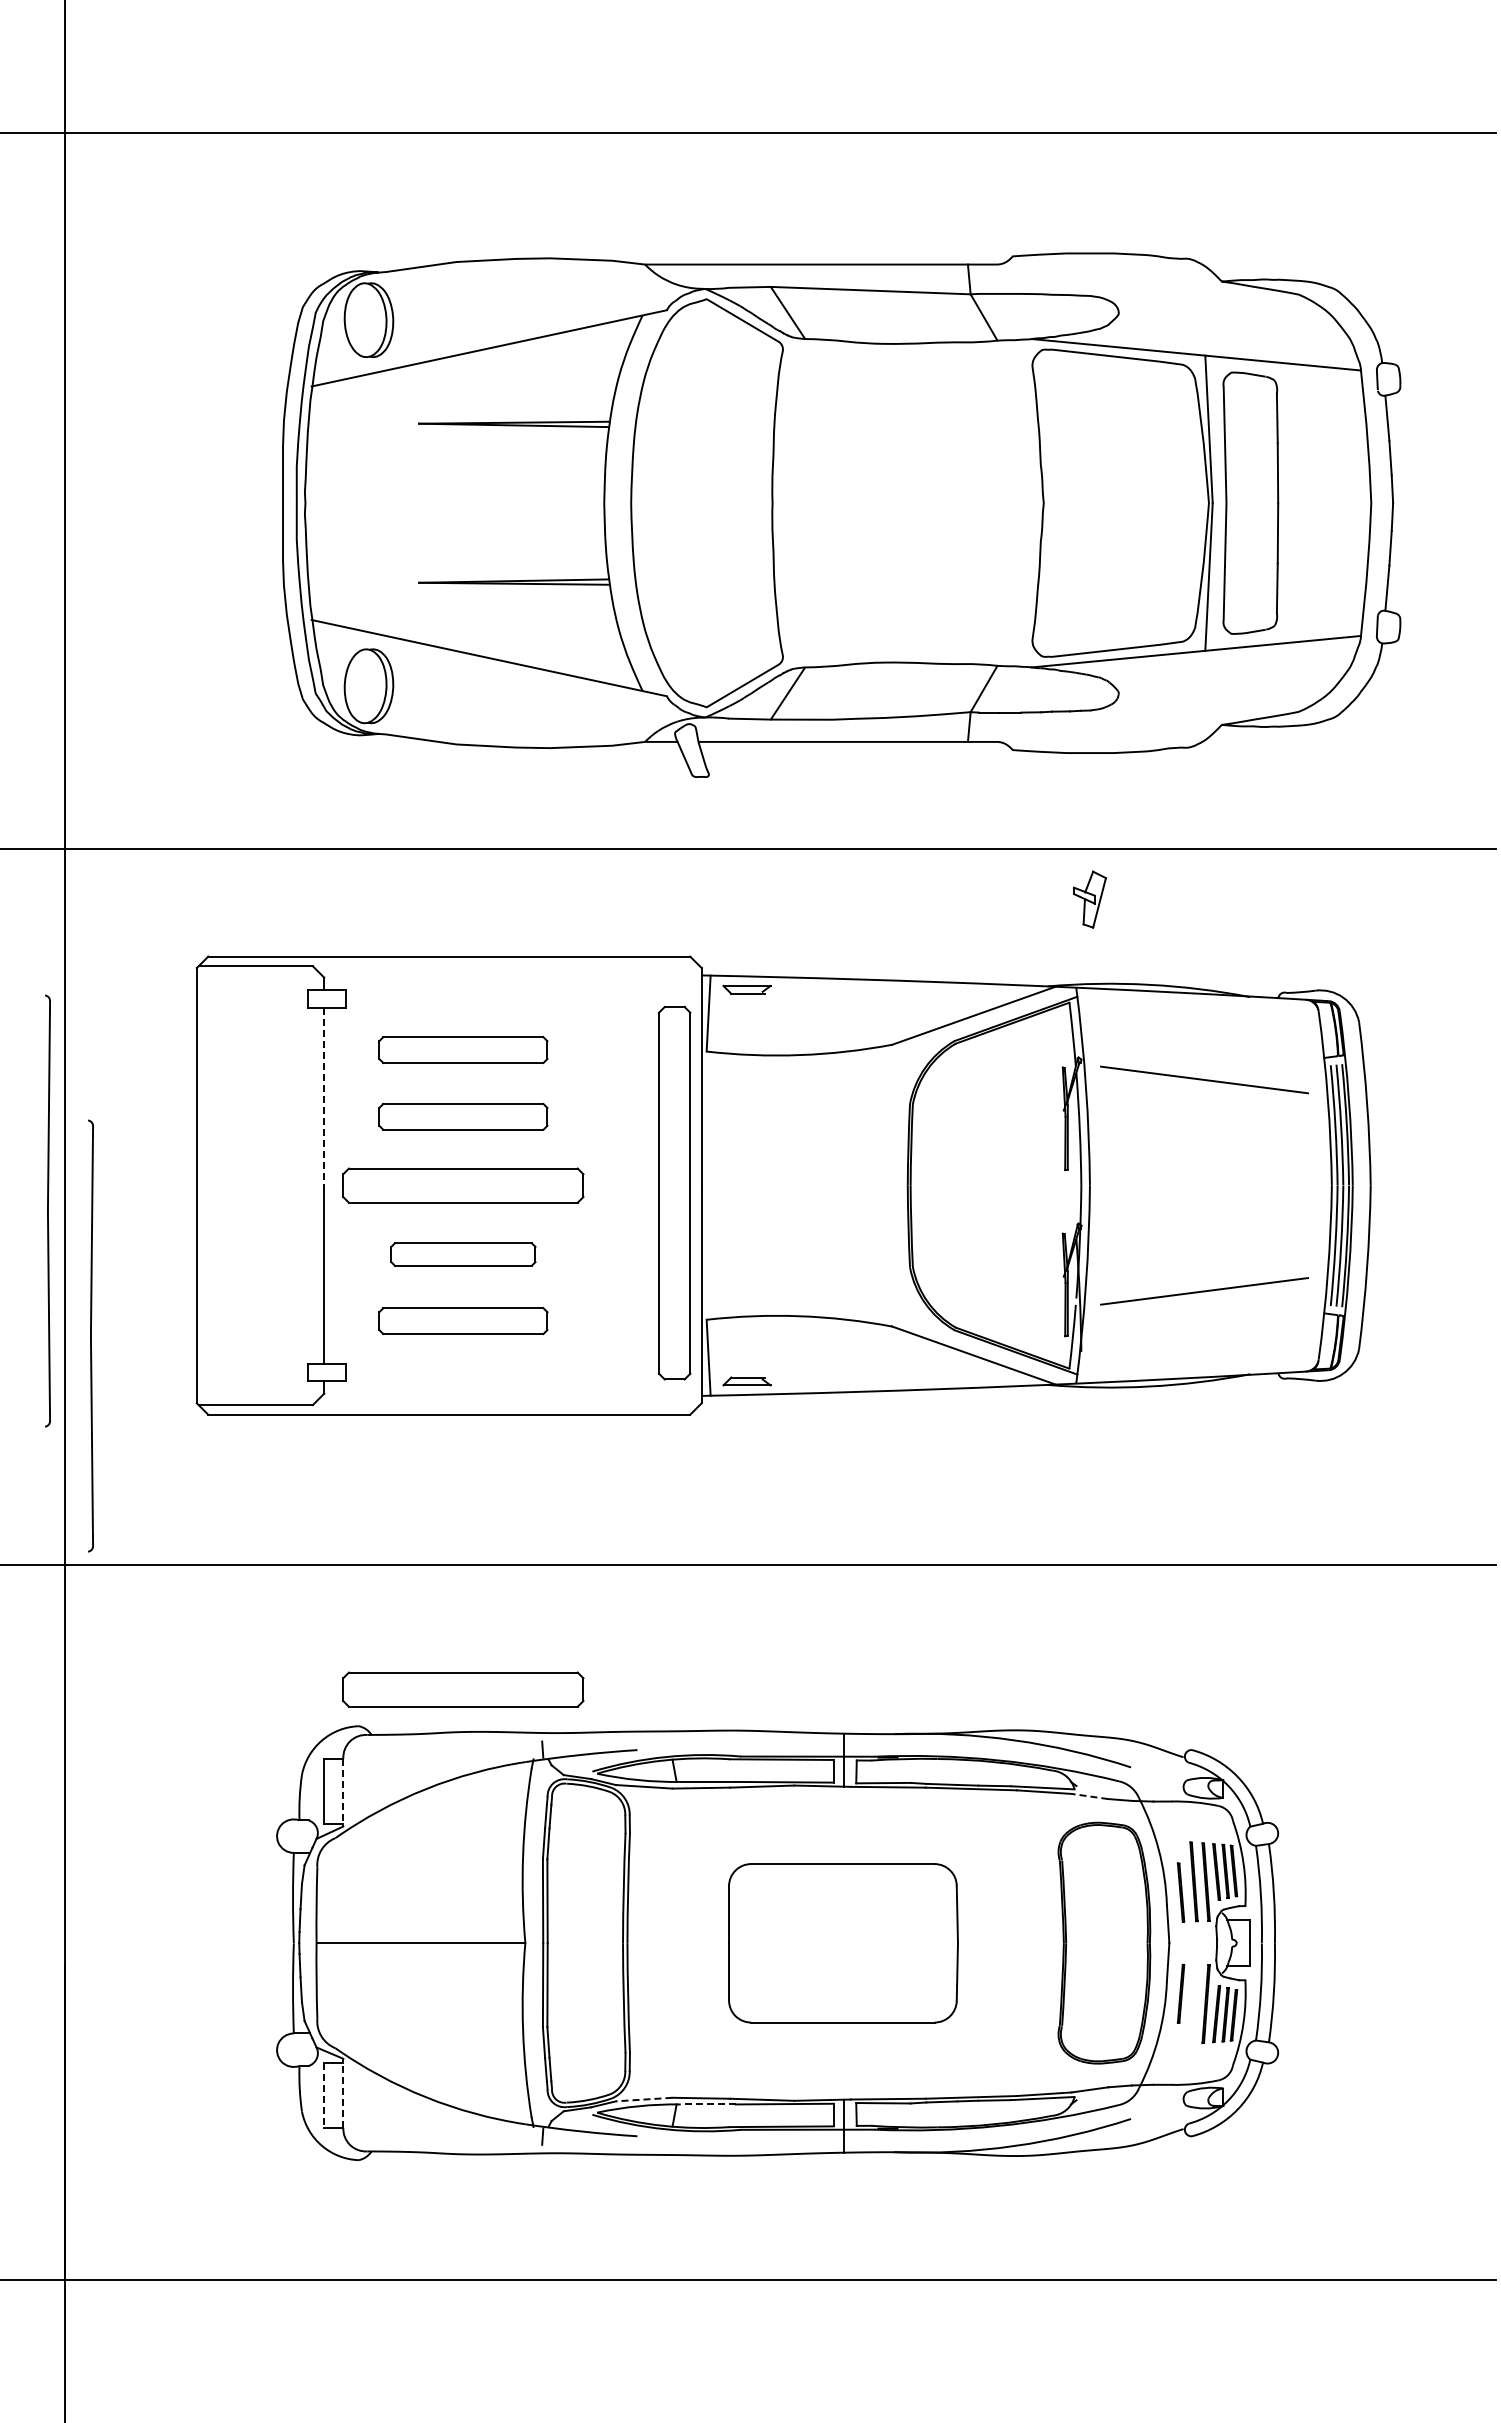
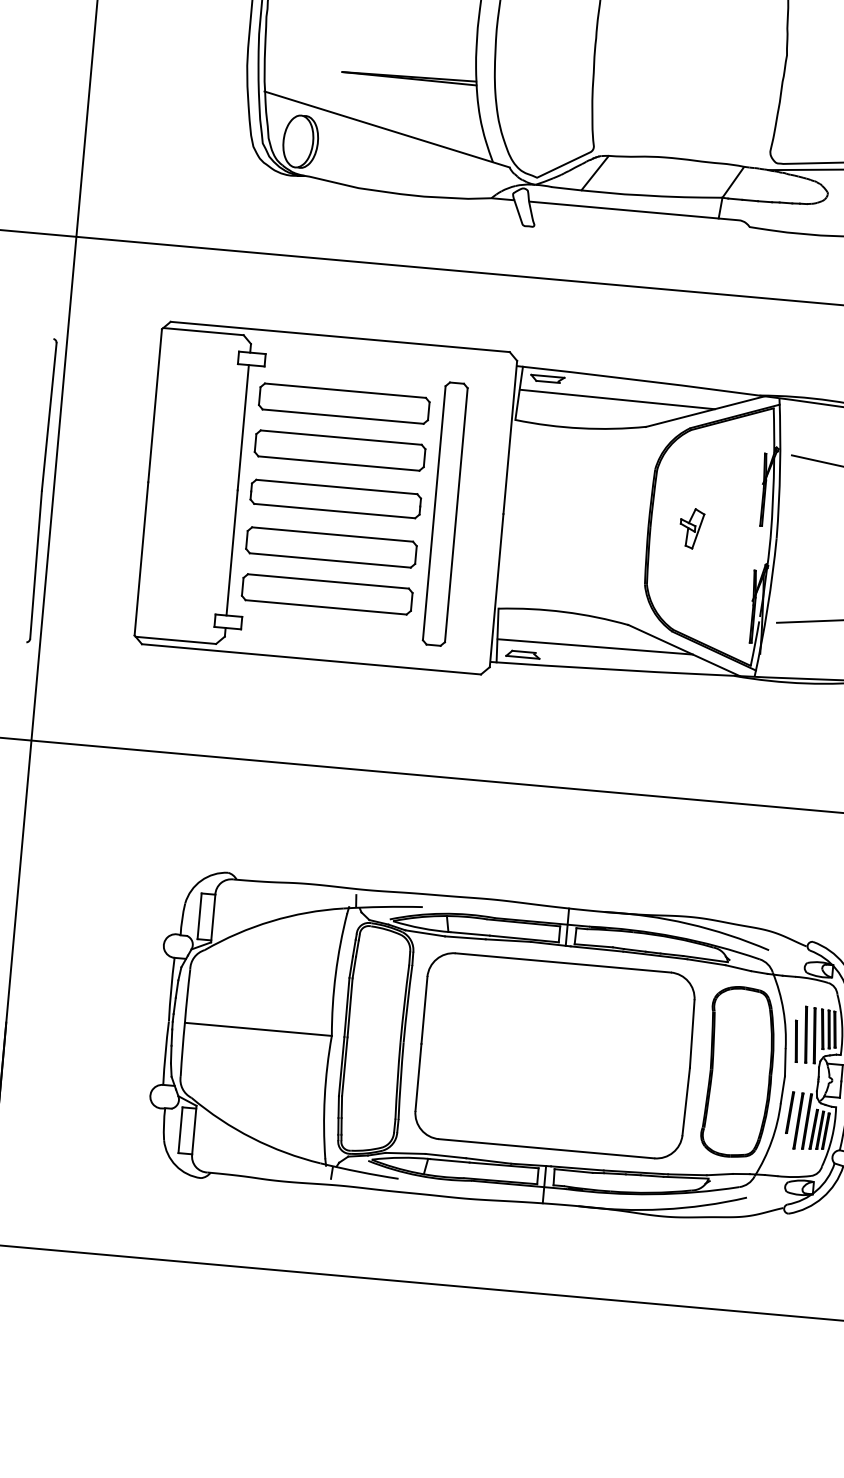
part: (1089, 899) -> (691, 528), moved
line: (847, 1009) -> (617, 399), added
part: (463, 1049) -> (344, 403), size x1.43
line: (323, 1096) -> (242, 427), dashed -> solid
part: (463, 1116) -> (340, 450), size x1.43
part: (674, 1193) -> (445, 514), moved
part: (463, 1254) -> (331, 547), size x1.67
part: (463, 1320) -> (327, 593), size x1.43
part: (90, 1335) -> (64, 581), removed
line: (847, 1361) -> (595, 646), added
part: (463, 1689) -> (304, 853), removed
line: (343, 1792) -> (213, 918), dashed -> solid
line: (1089, 1796) -> (737, 968), dashed -> solid
part: (843, 1943) -> (555, 1056), size x1.67
line: (1193, 2004) -> (798, 1121), added
line: (343, 2092) -> (194, 1129), dashed -> solid
line: (323, 2095) -> (180, 1130), dashed -> solid
line: (643, 2099) -> (405, 1153), dashed -> solid
line: (707, 2104) -> (449, 1160), dashed -> solid

